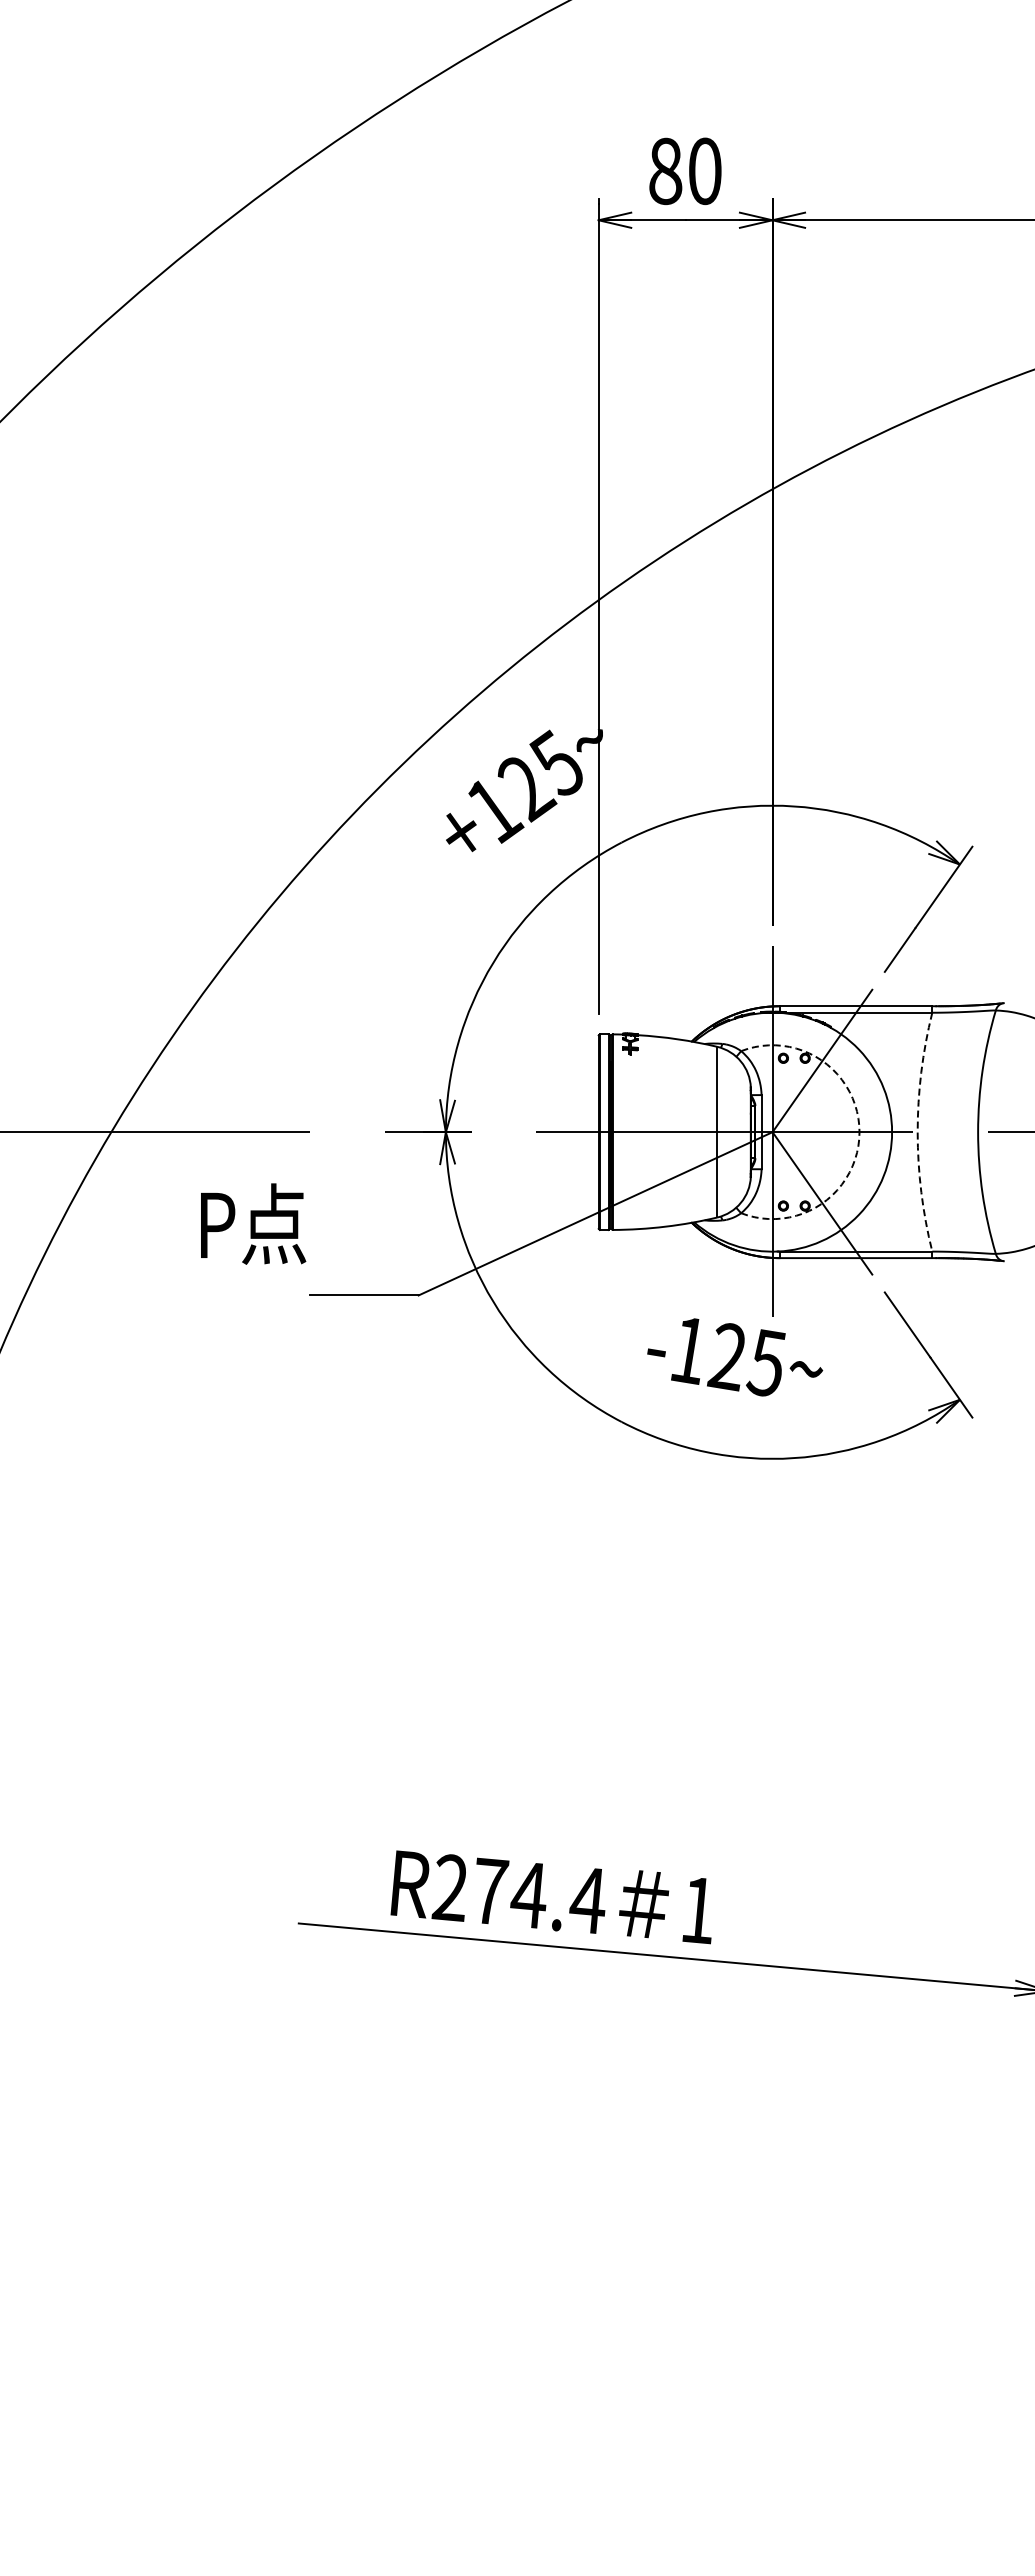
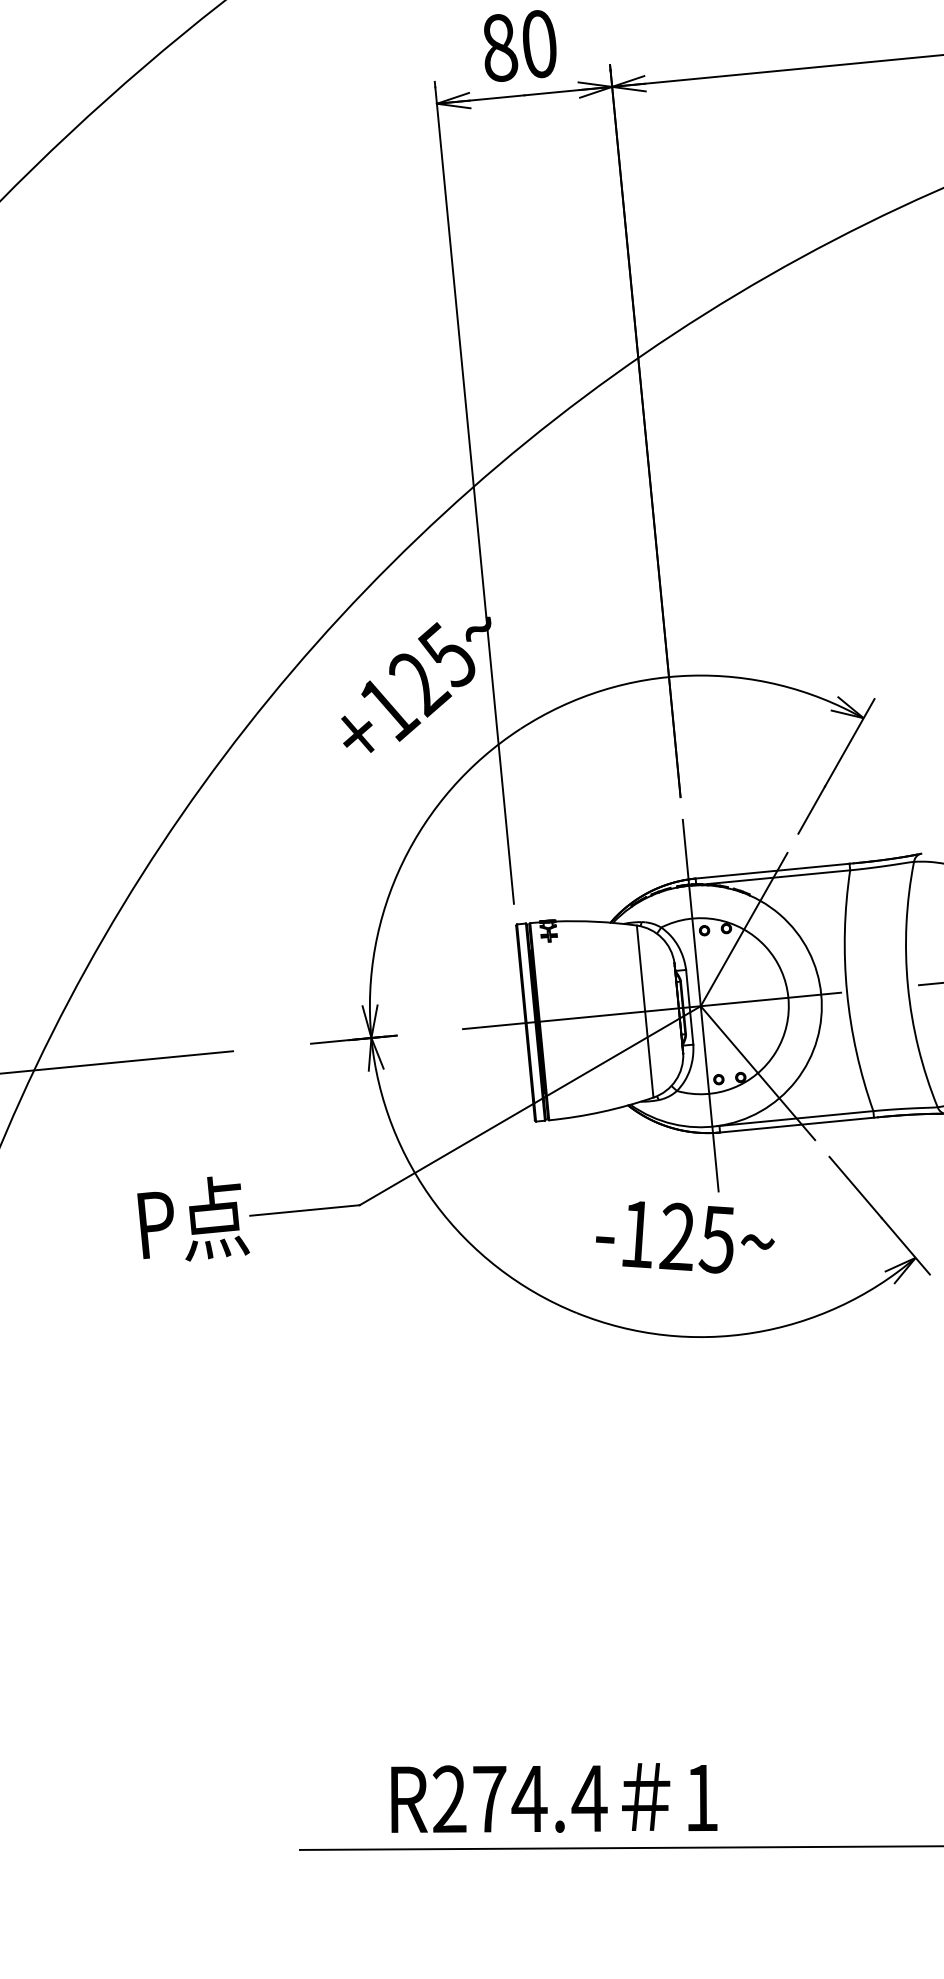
arc: (859, 1132) -> (788, 998), dashed -> solid
arc: (917, 1132) -> (846, 992), dashed -> solid
text: (253, 1223) -> (193, 1219), moved

